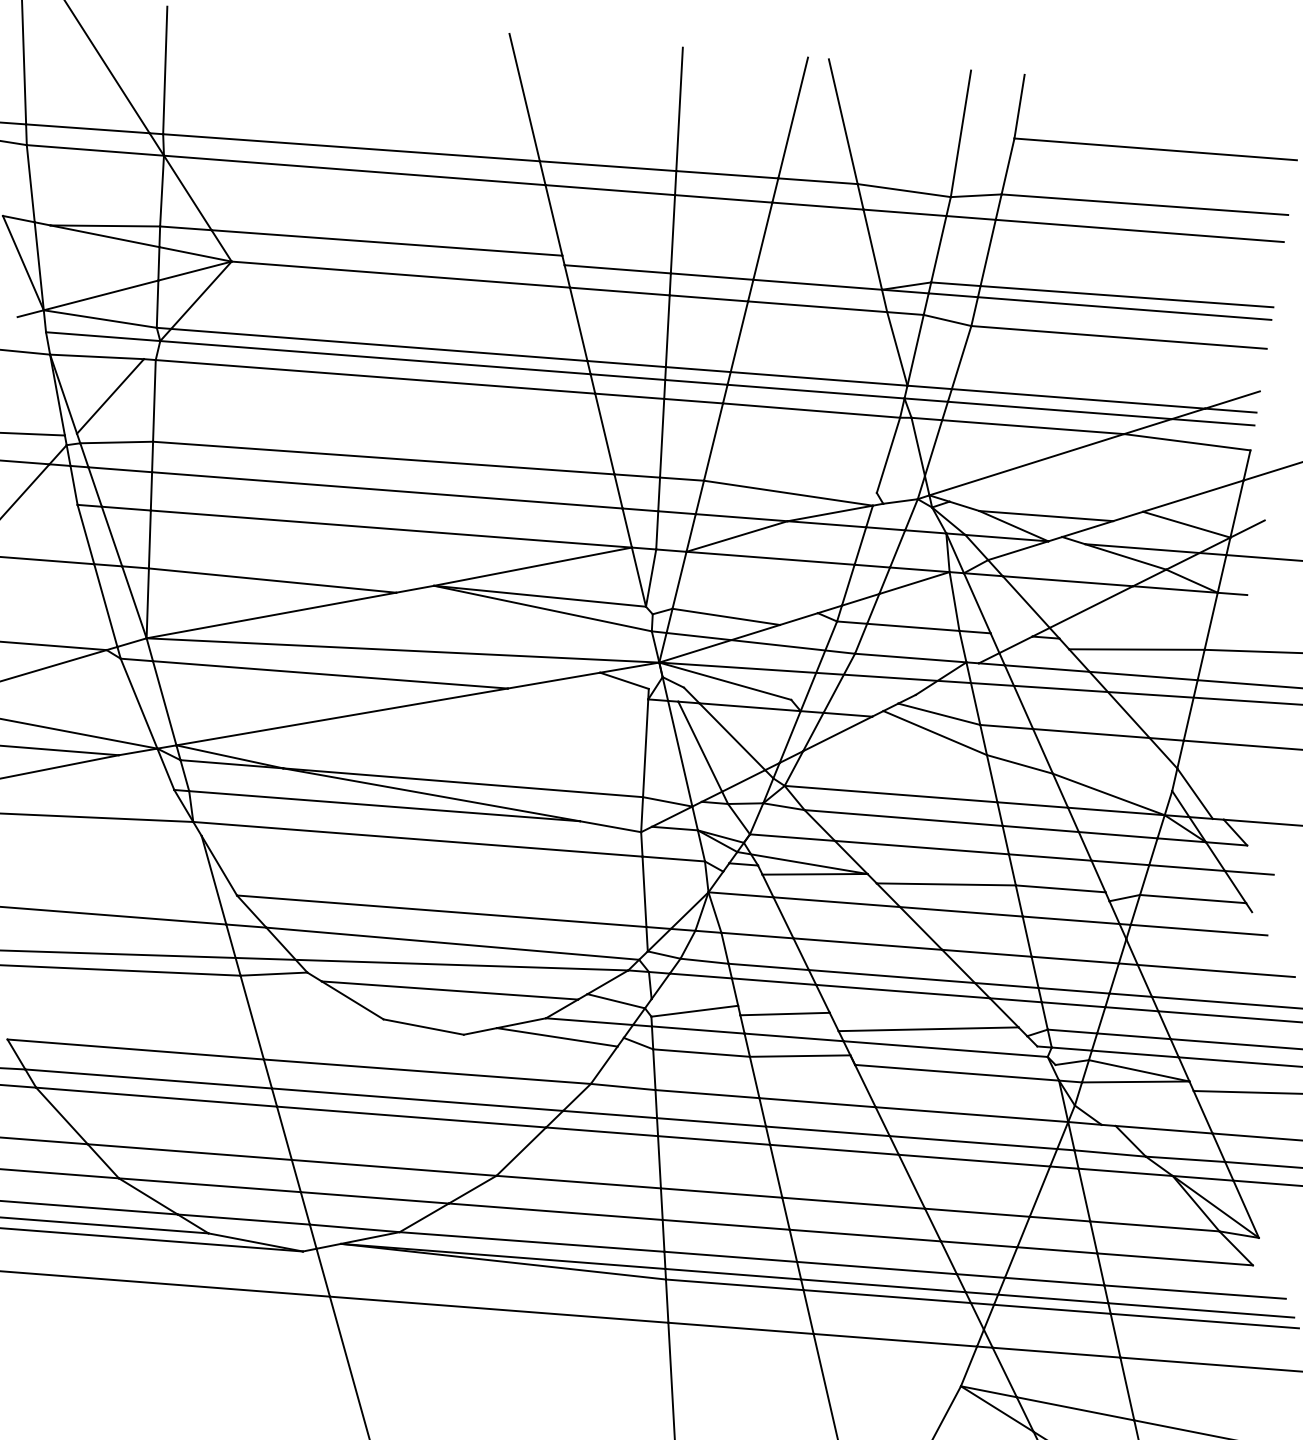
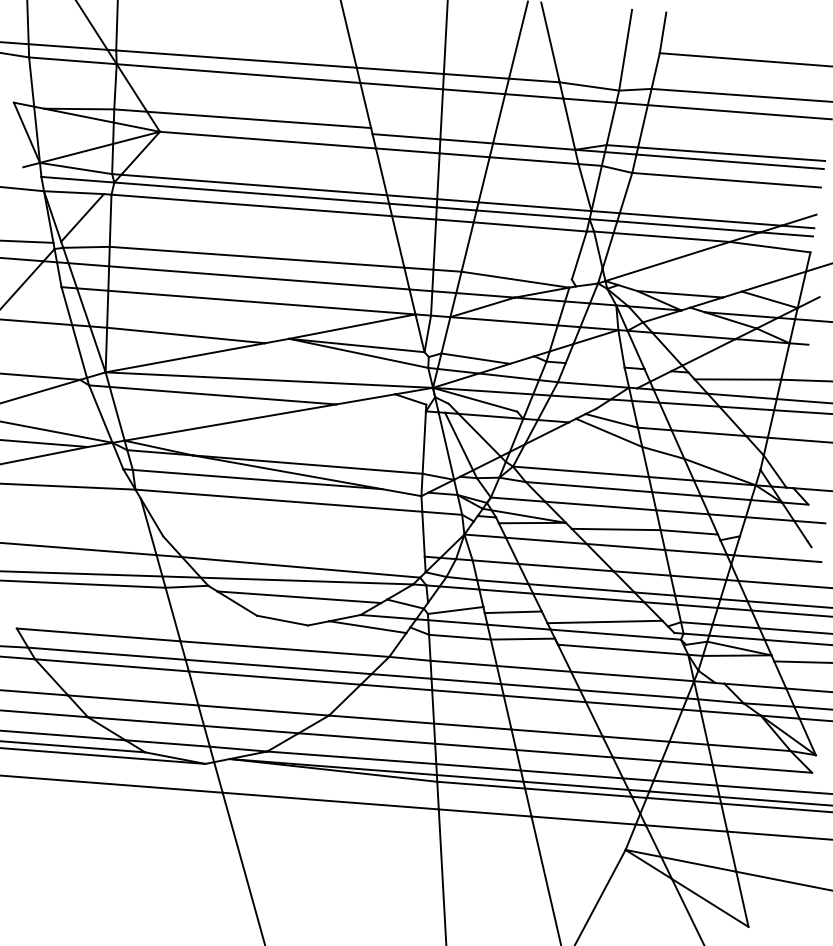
line: (912, 627) -> (594, 365), removed
line: (1192, 898) -> (773, 538), removed
line: (440, 911) -> (293, 546), removed

